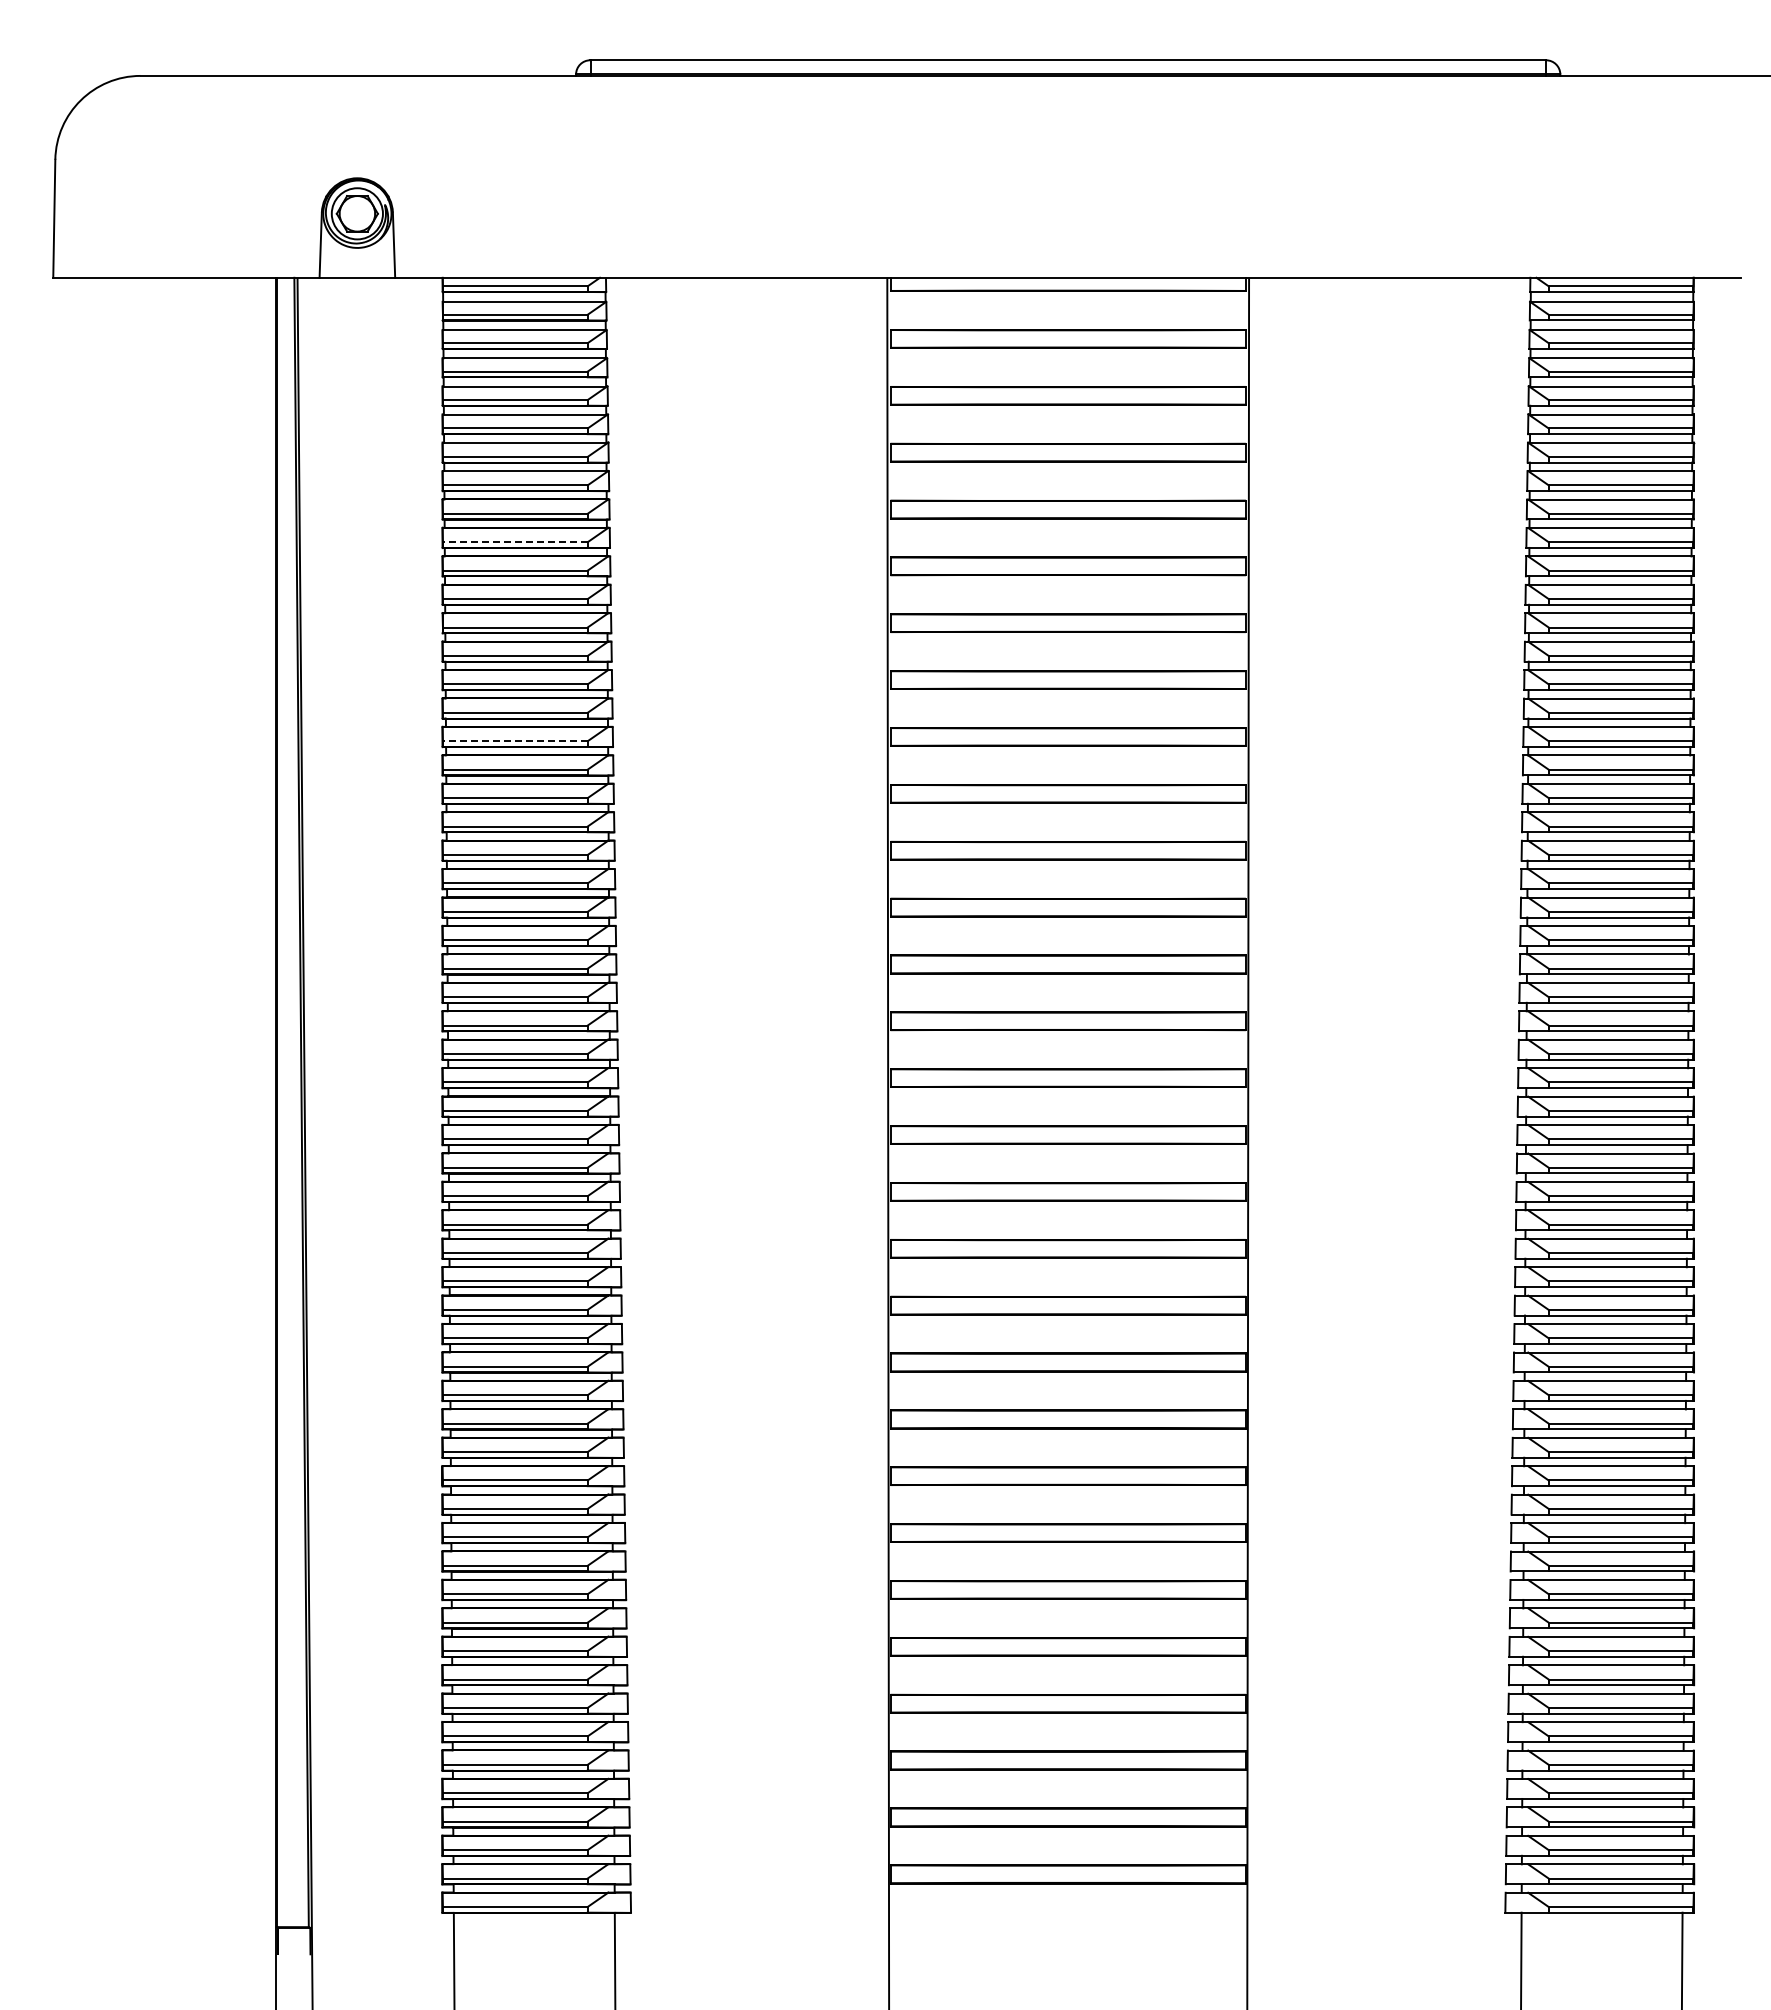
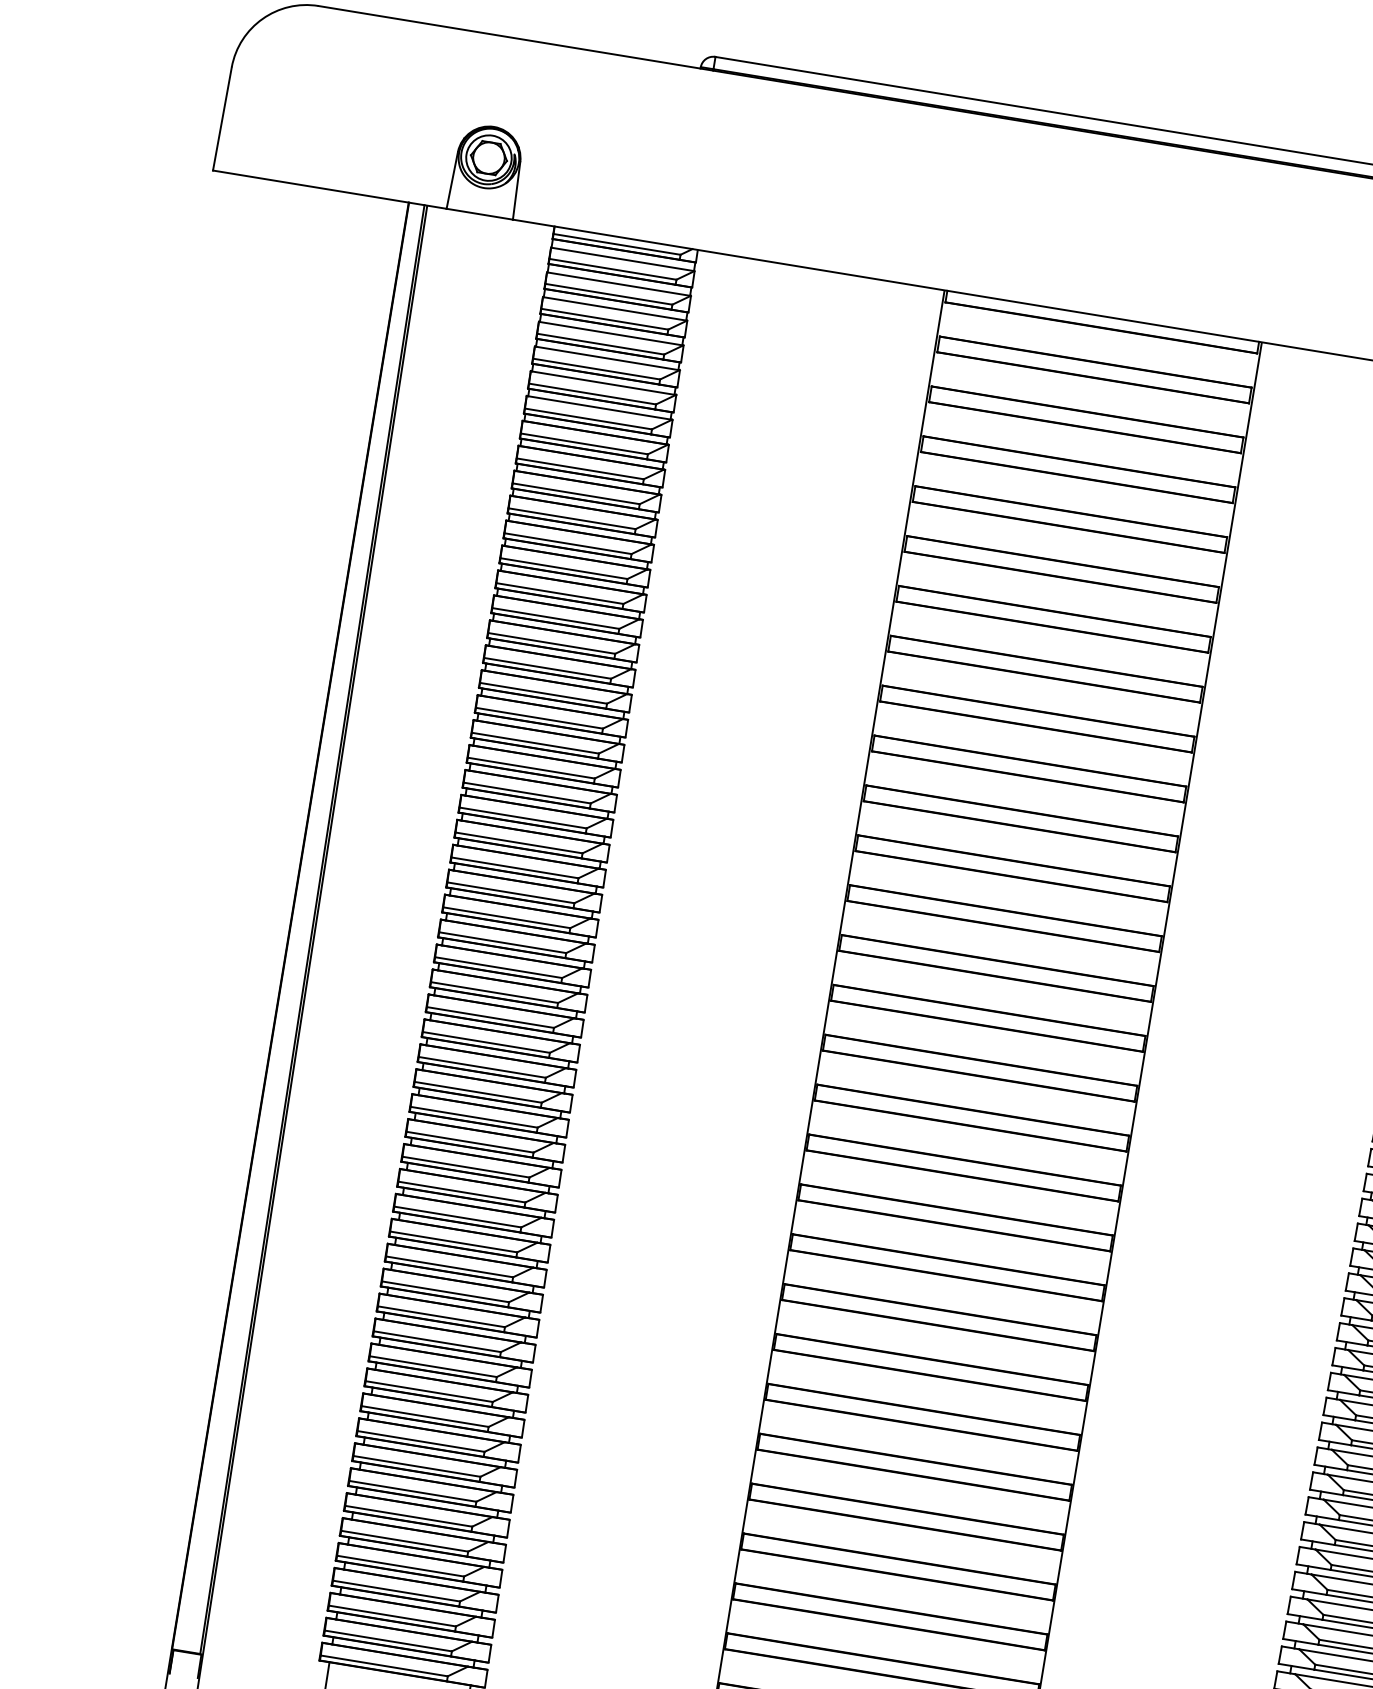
line: (514, 542) -> (579, 468), dashed -> solid
line: (514, 741) -> (550, 643), dashed -> solid

